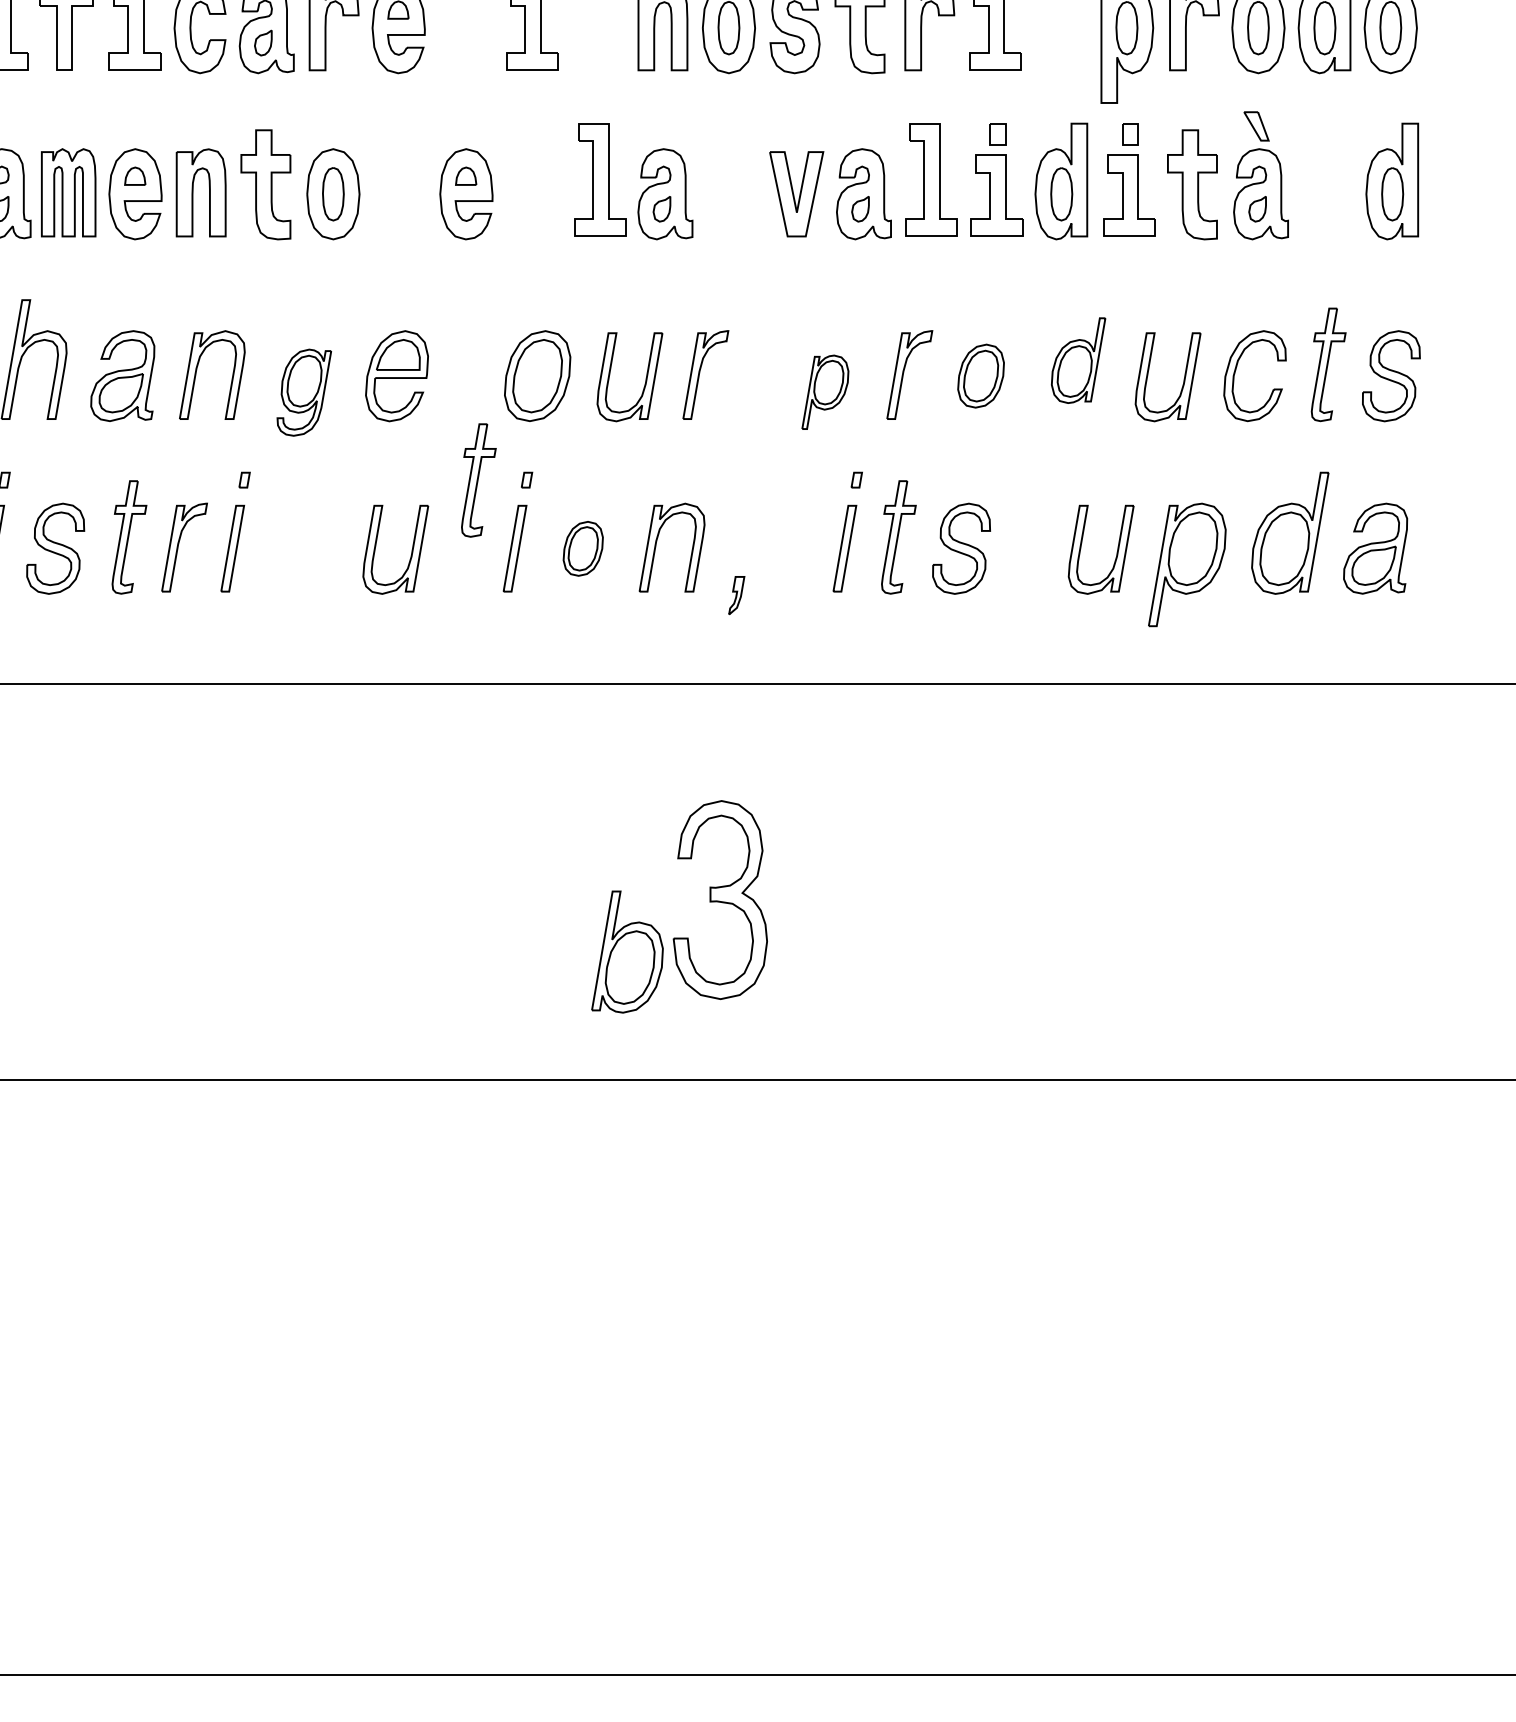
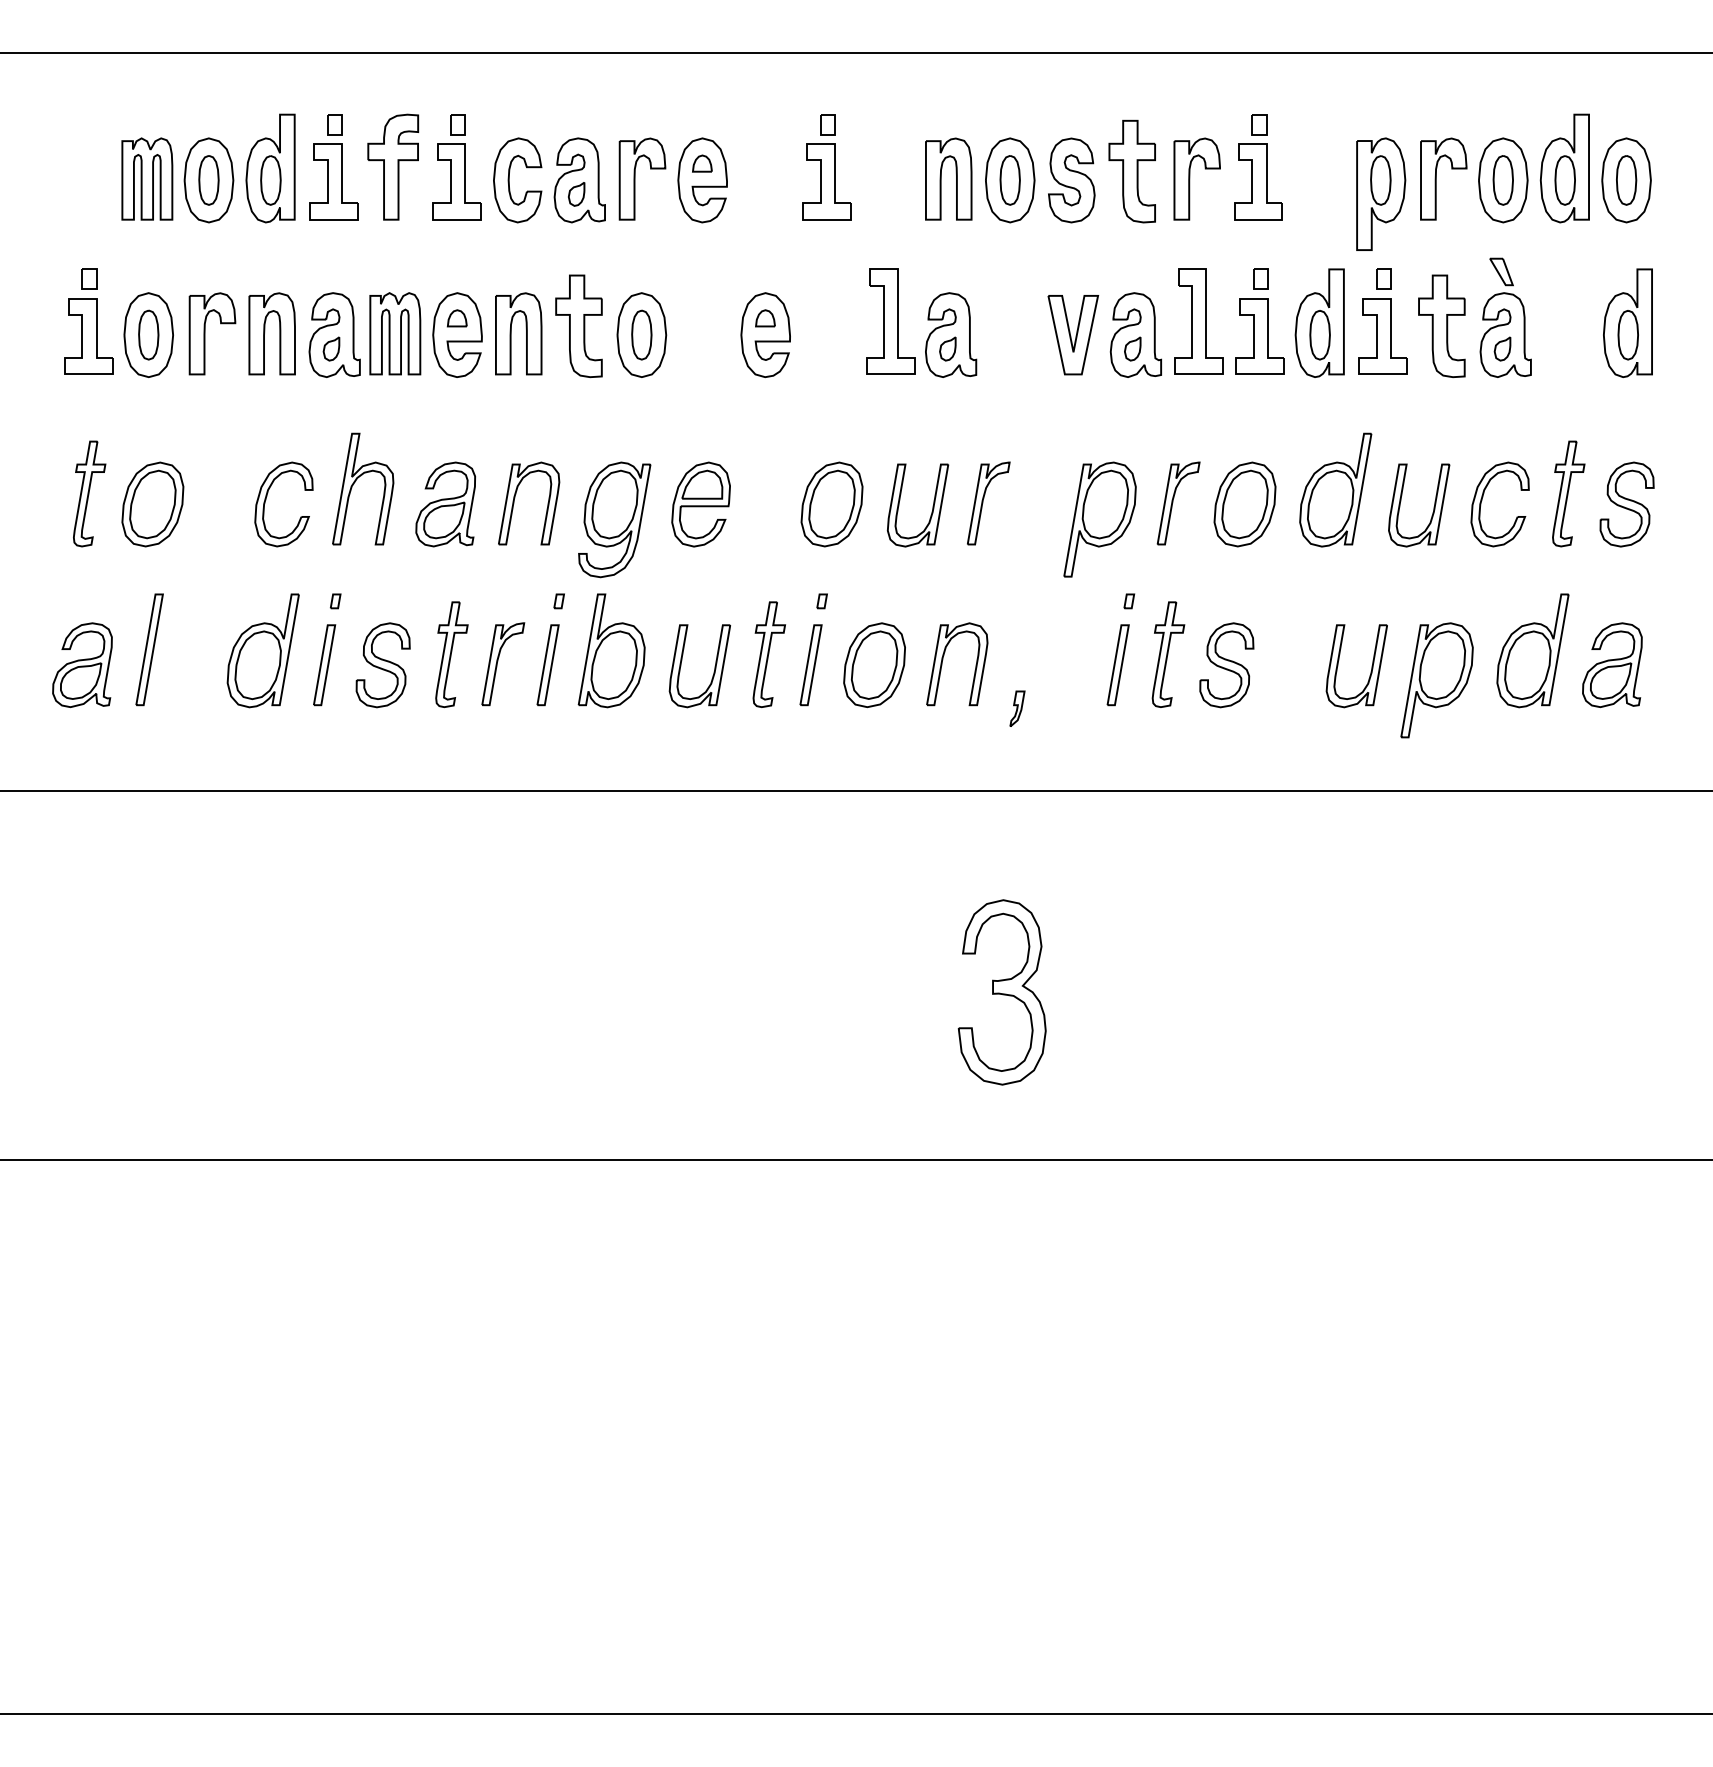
part: (1078, 360) -> (1335, 489), size x1.43
part: (980, 376) -> (1244, 504), size x1.43
part: (304, 392) -> (614, 519), size x1.43
part: (824, 392) -> (1099, 519), size x1.67
part: (477, 480) -> (768, 654), moved
part: (583, 549) -> (874, 665), size x1.67
part: (627, 951) -> (611, 650), moved

